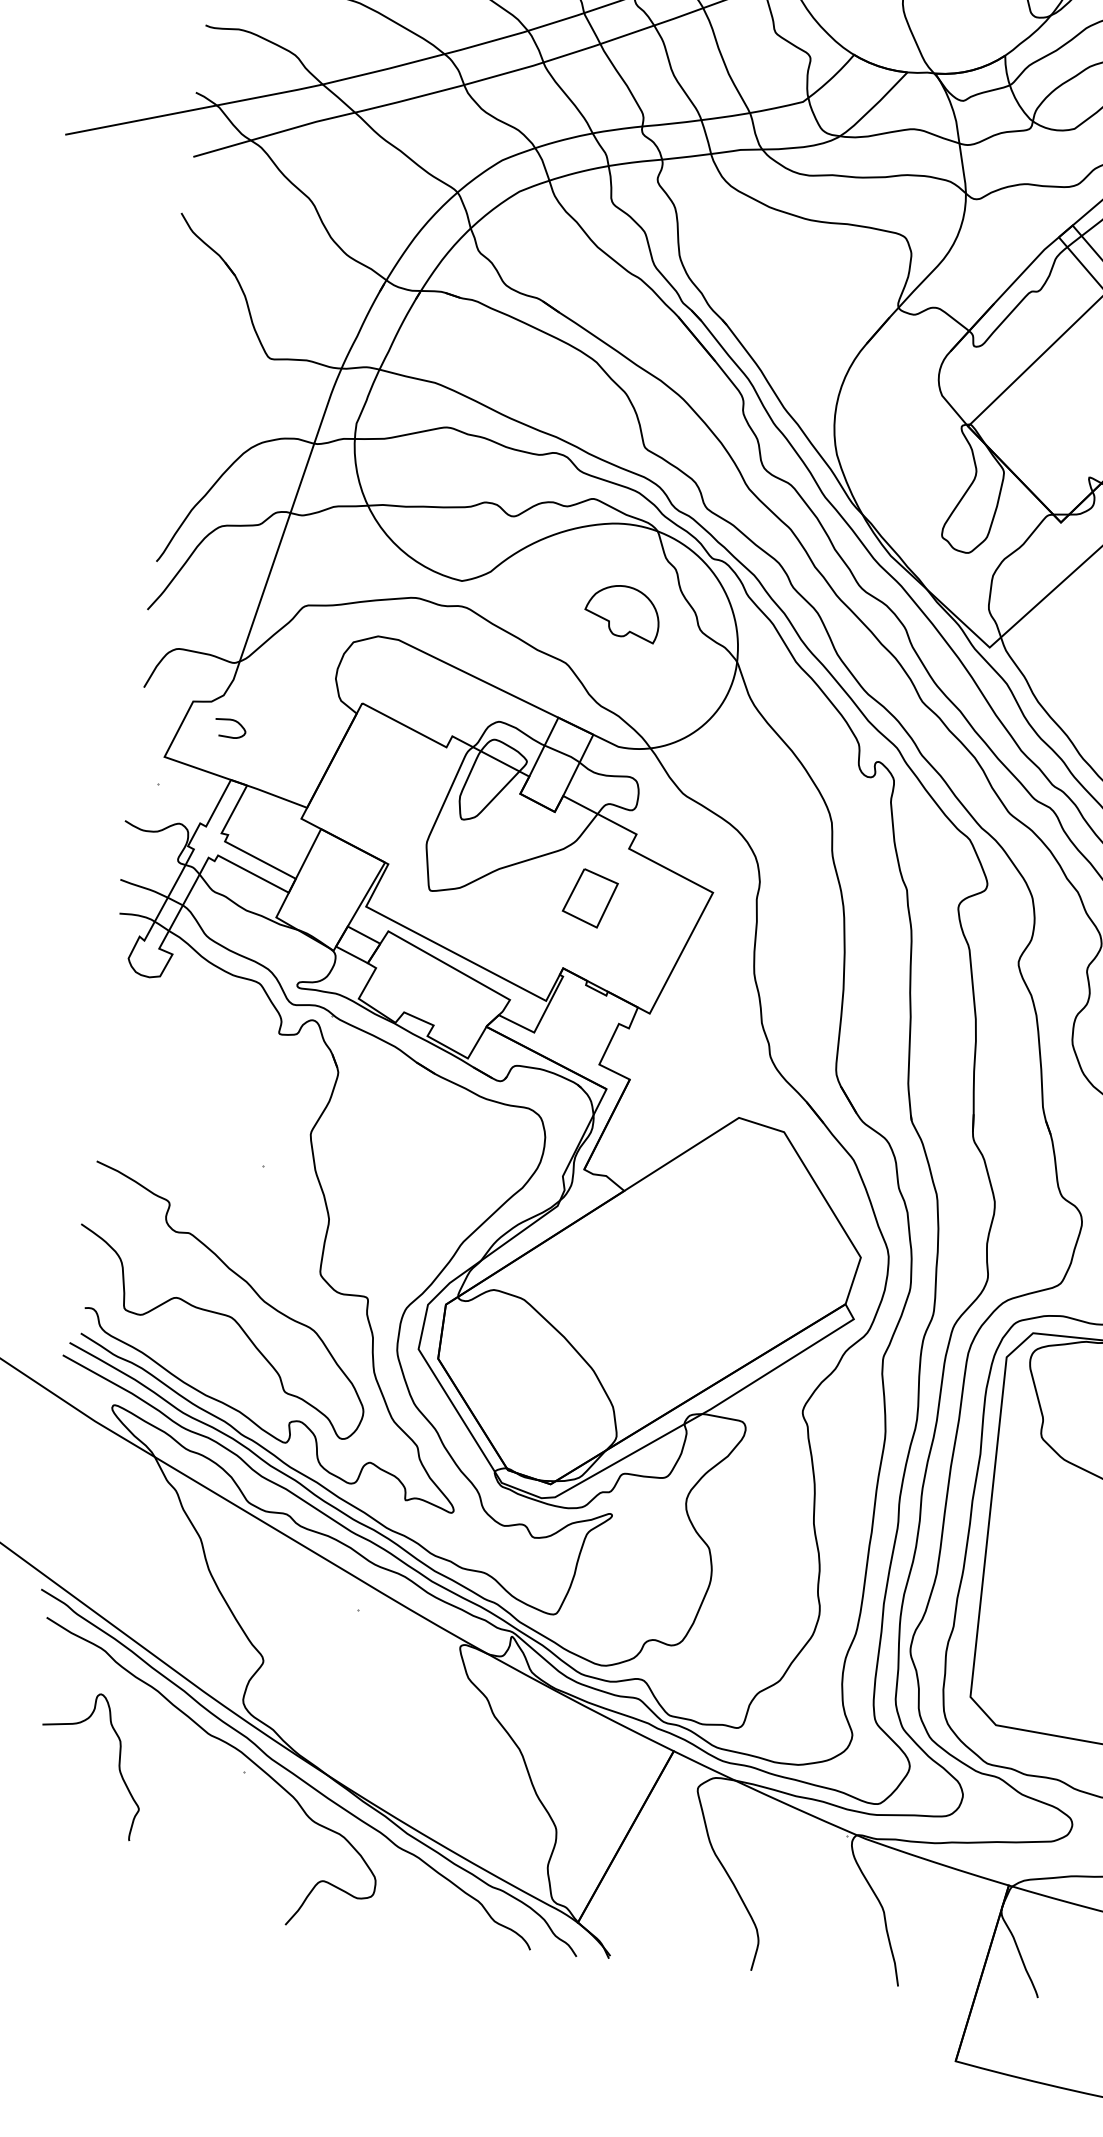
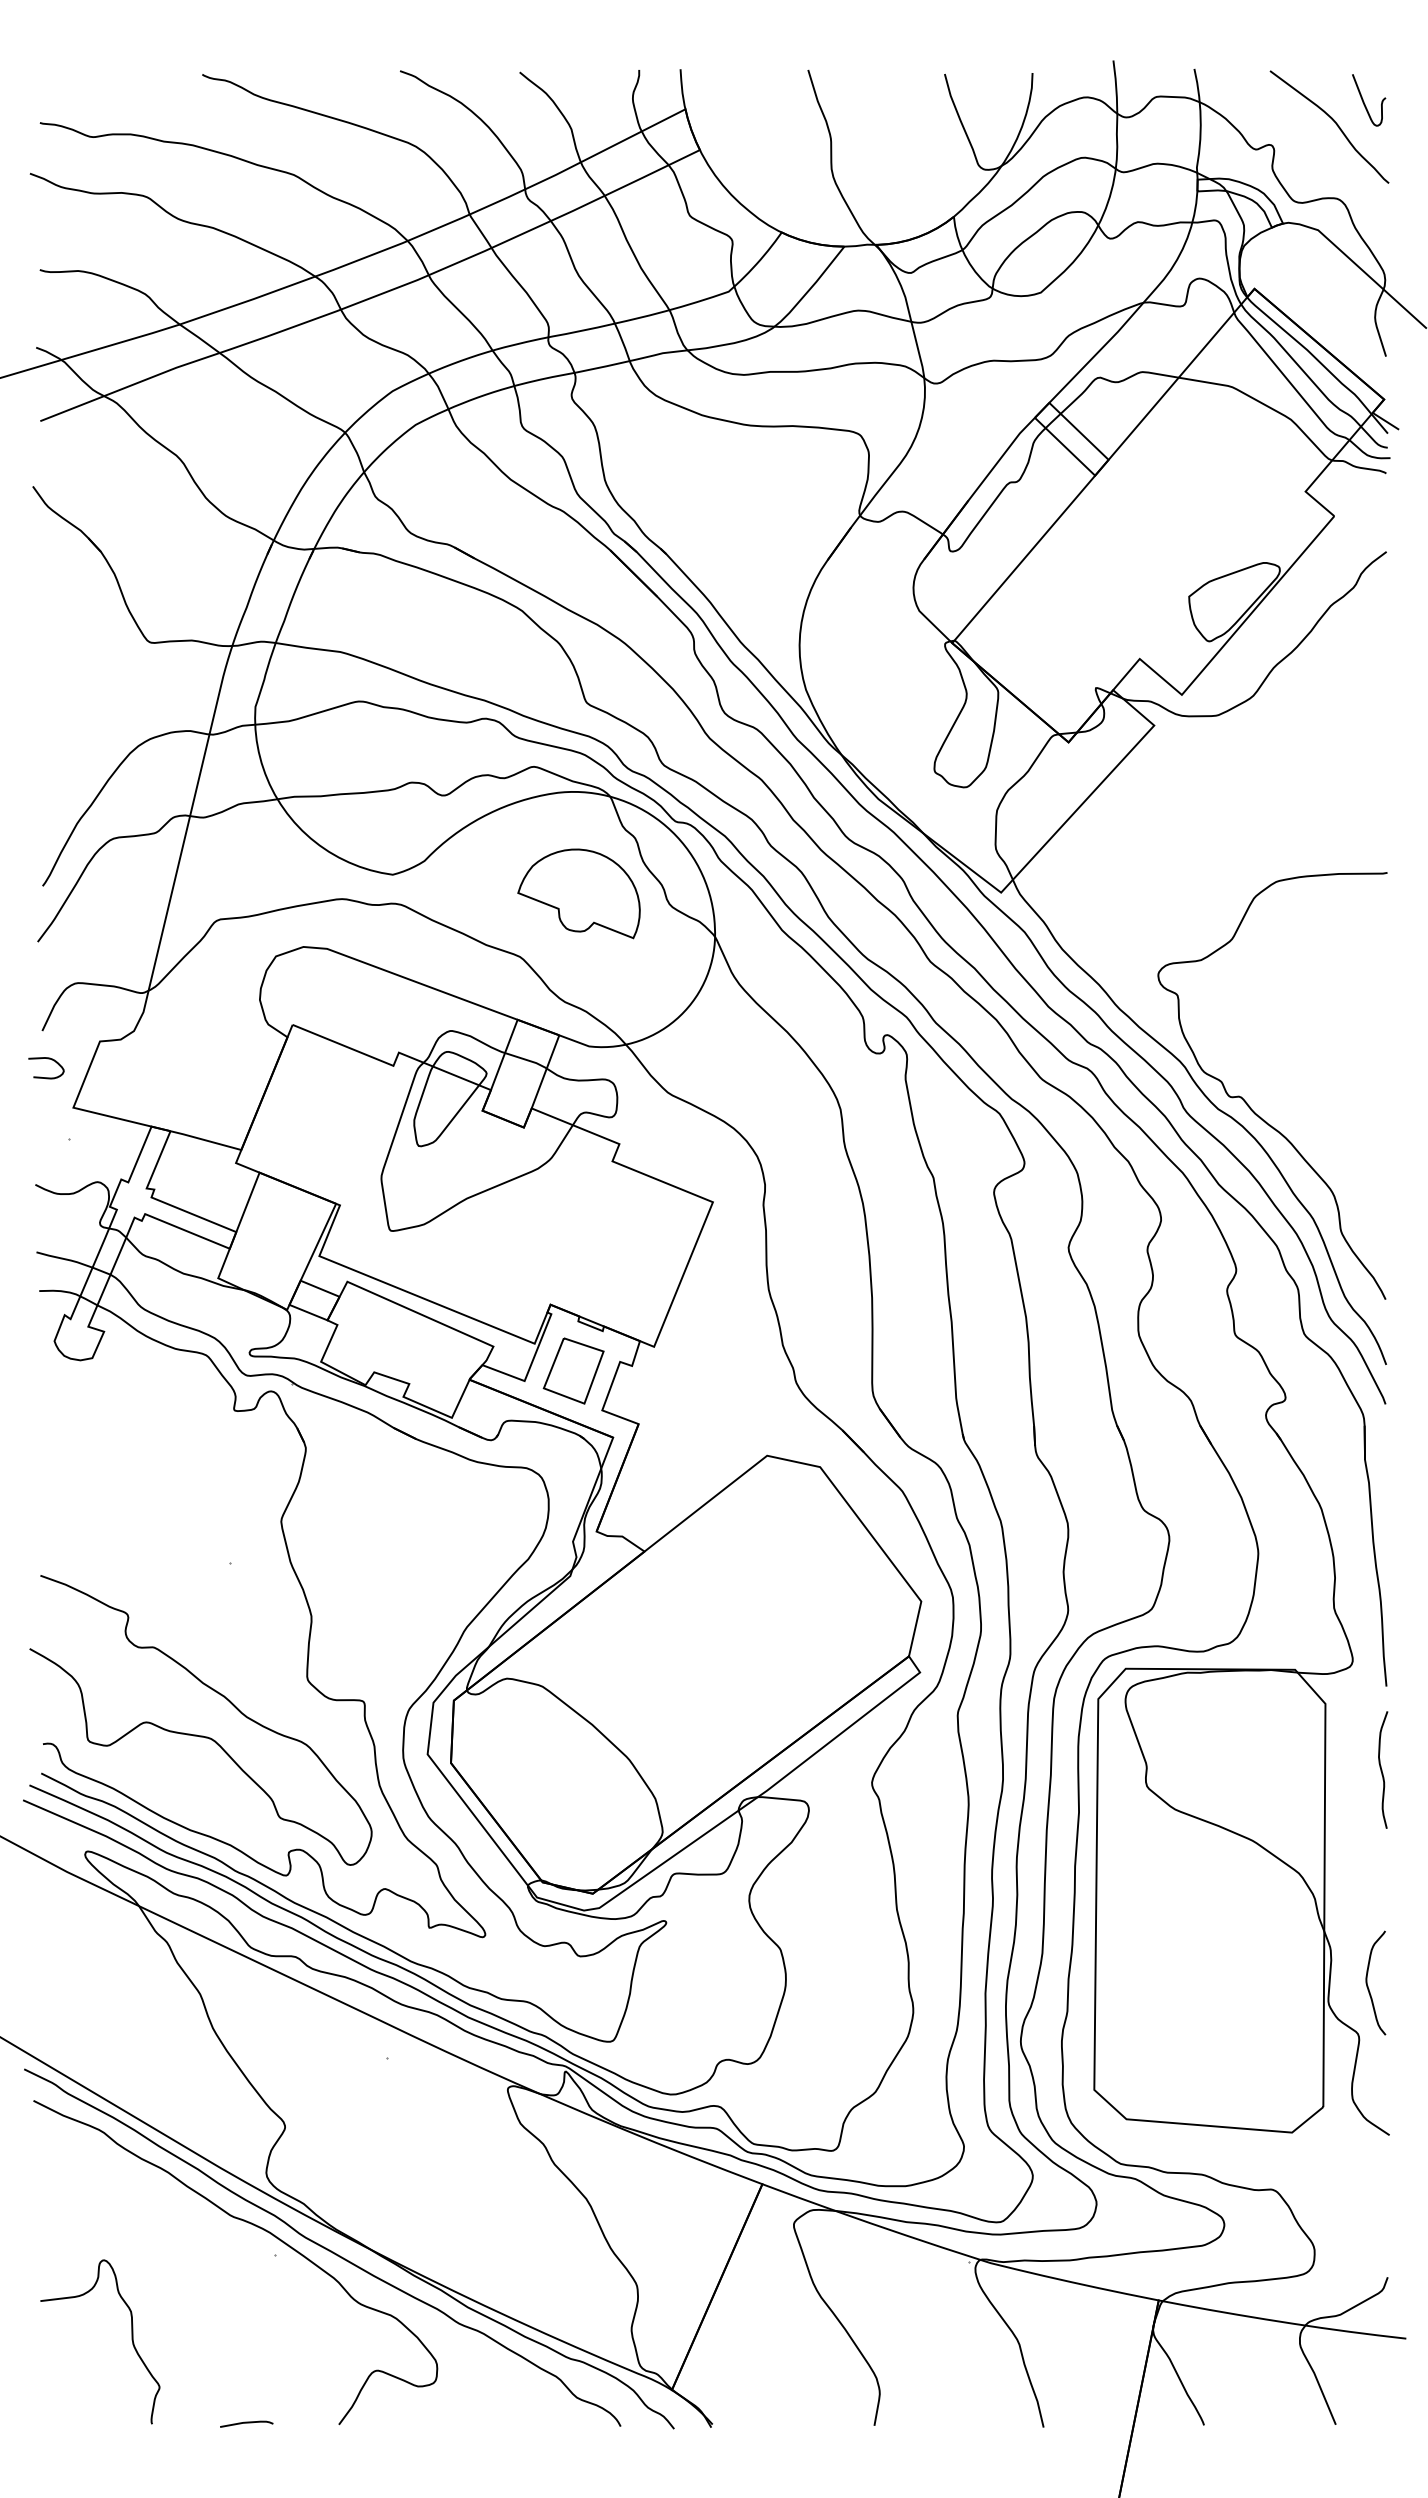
part: (621, 612) -> (578, 893), size x1.43
curve: (229, 736) -> (46, 1077), moved
part: (590, 897) -> (573, 1370), moved
curve: (118, 1766) -> (131, 2340), moved
curve: (204, 1916) -> (246, 2423), added

